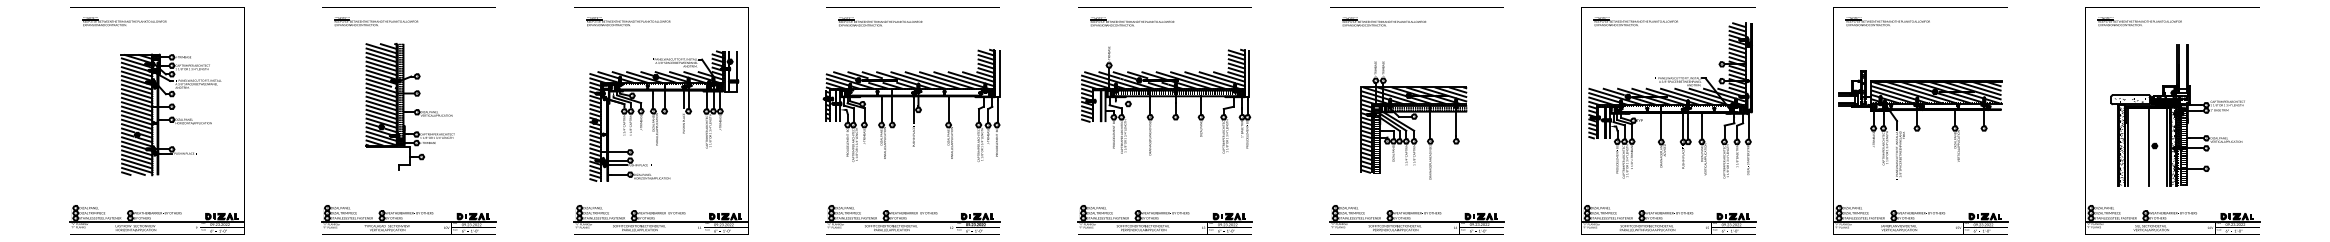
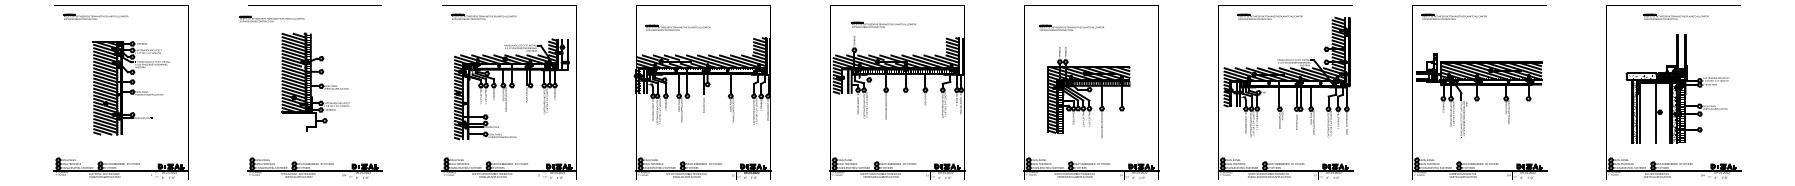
part: (375, 21) -> (271, 18), moved
part: (880, 21) -> (678, 27), moved
part: (1132, 21) -> (884, 24), moved
part: (1383, 21) -> (1071, 27), moved
part: (1635, 21) -> (1269, 16), moved
part: (2139, 21) -> (1675, 16), moved

